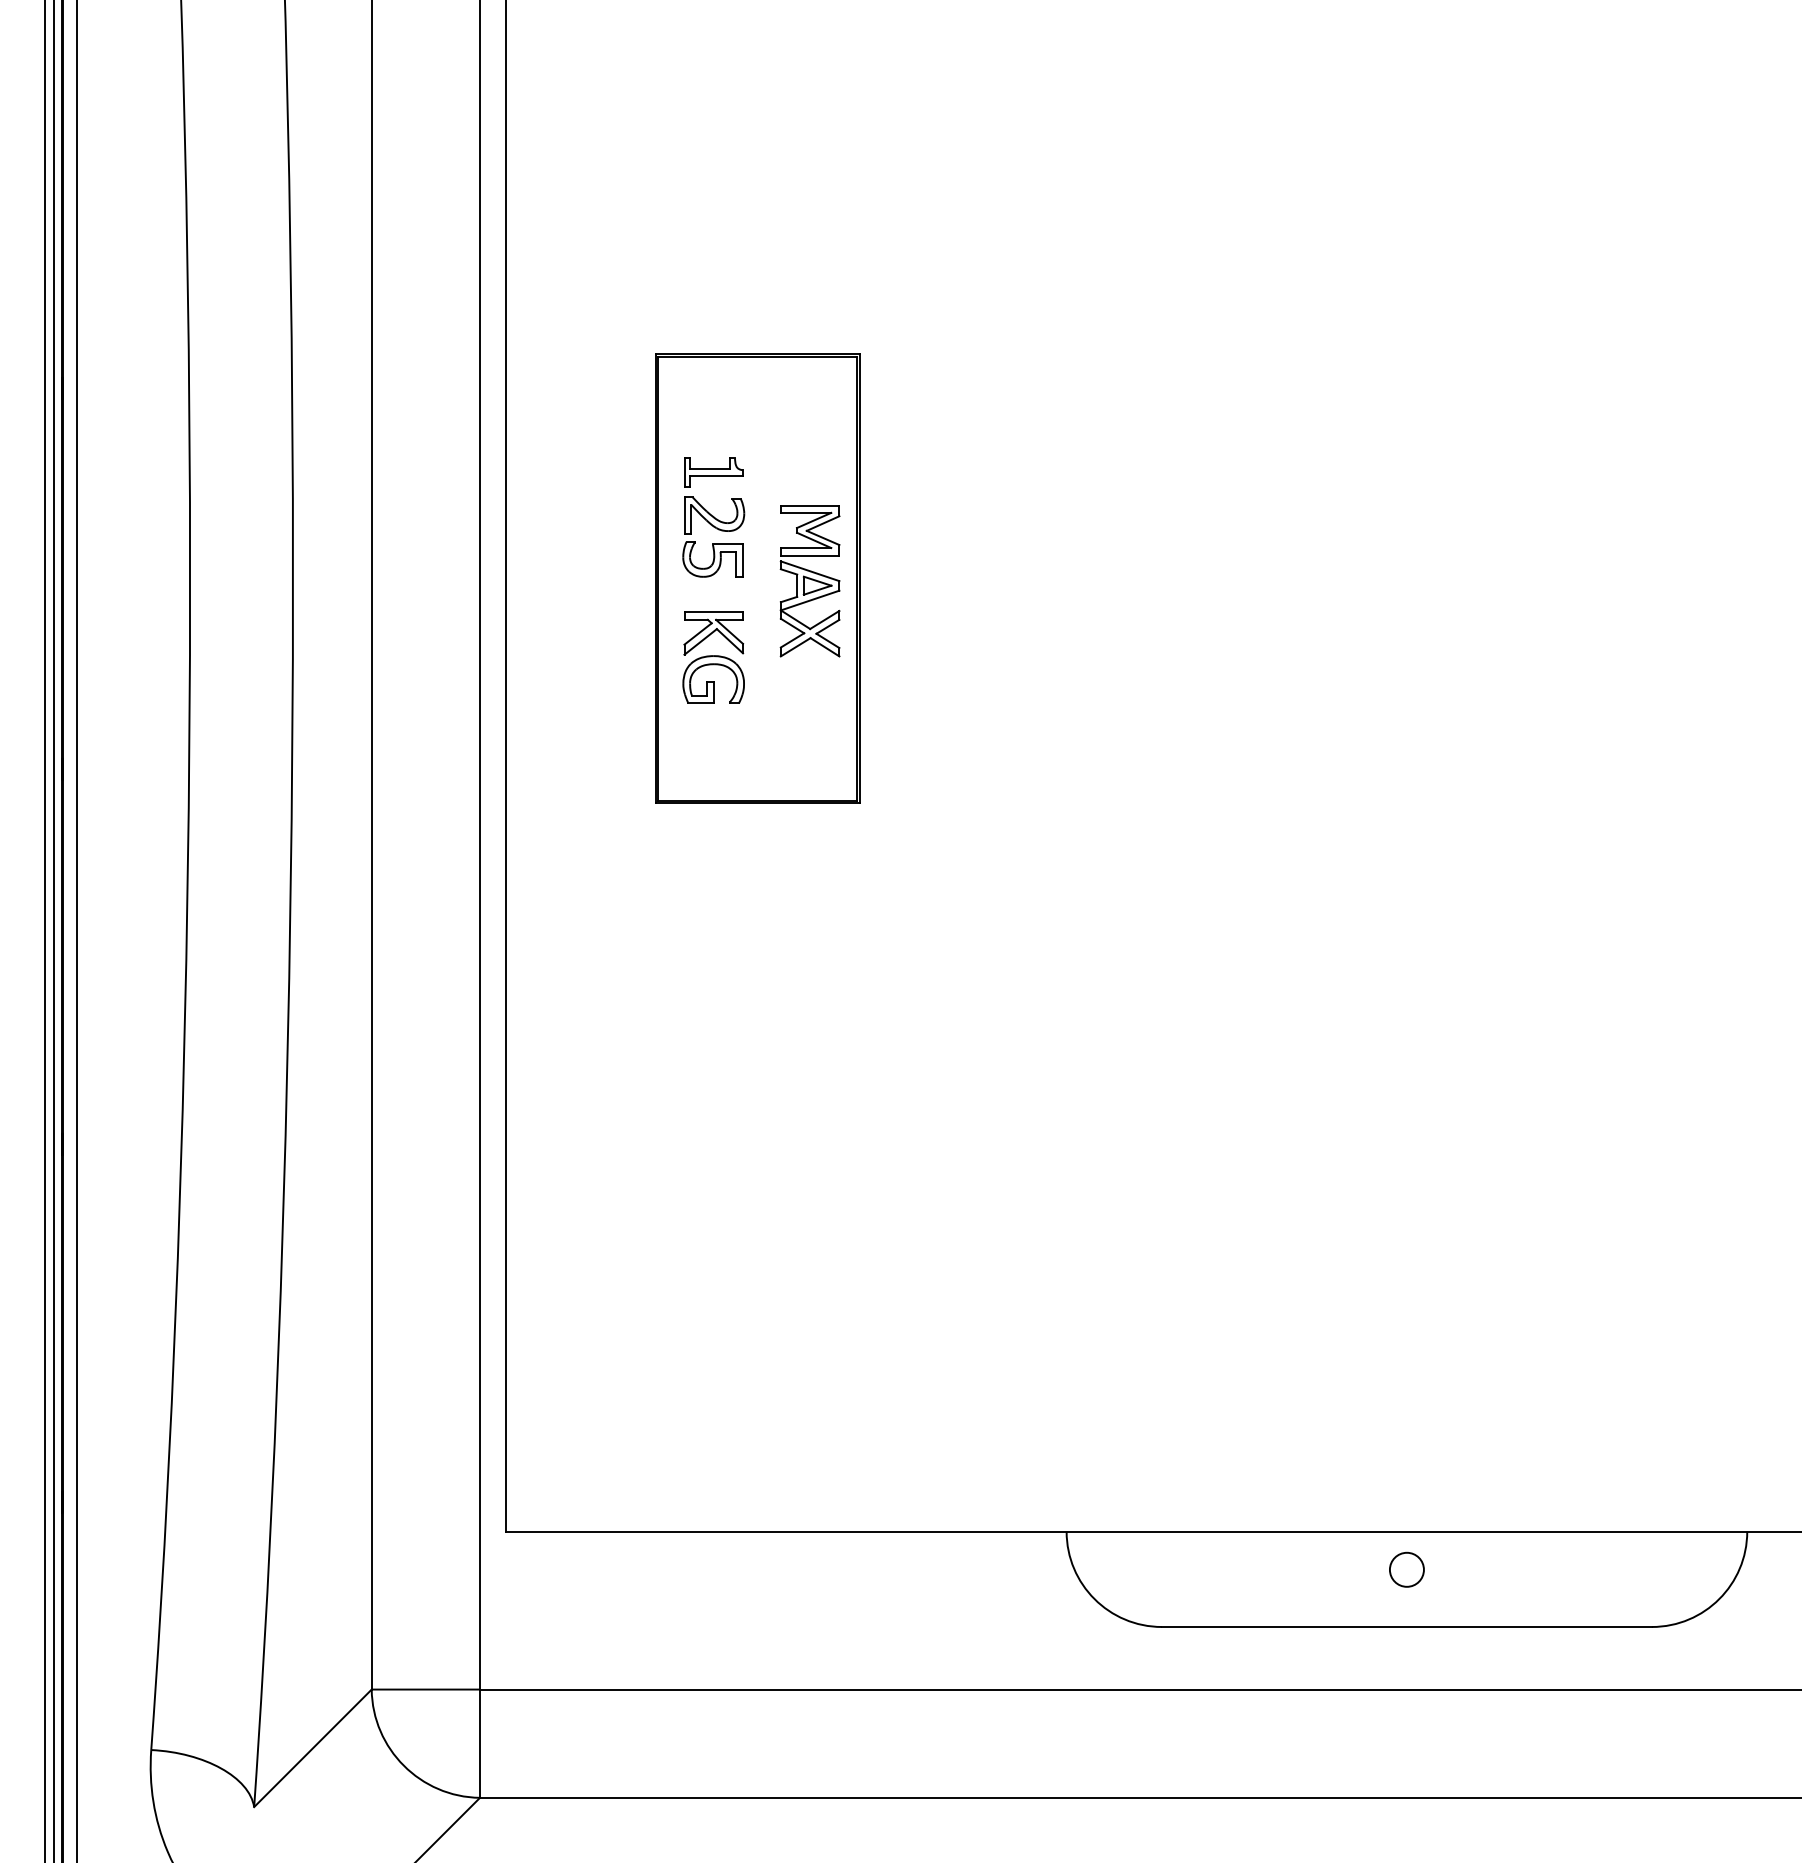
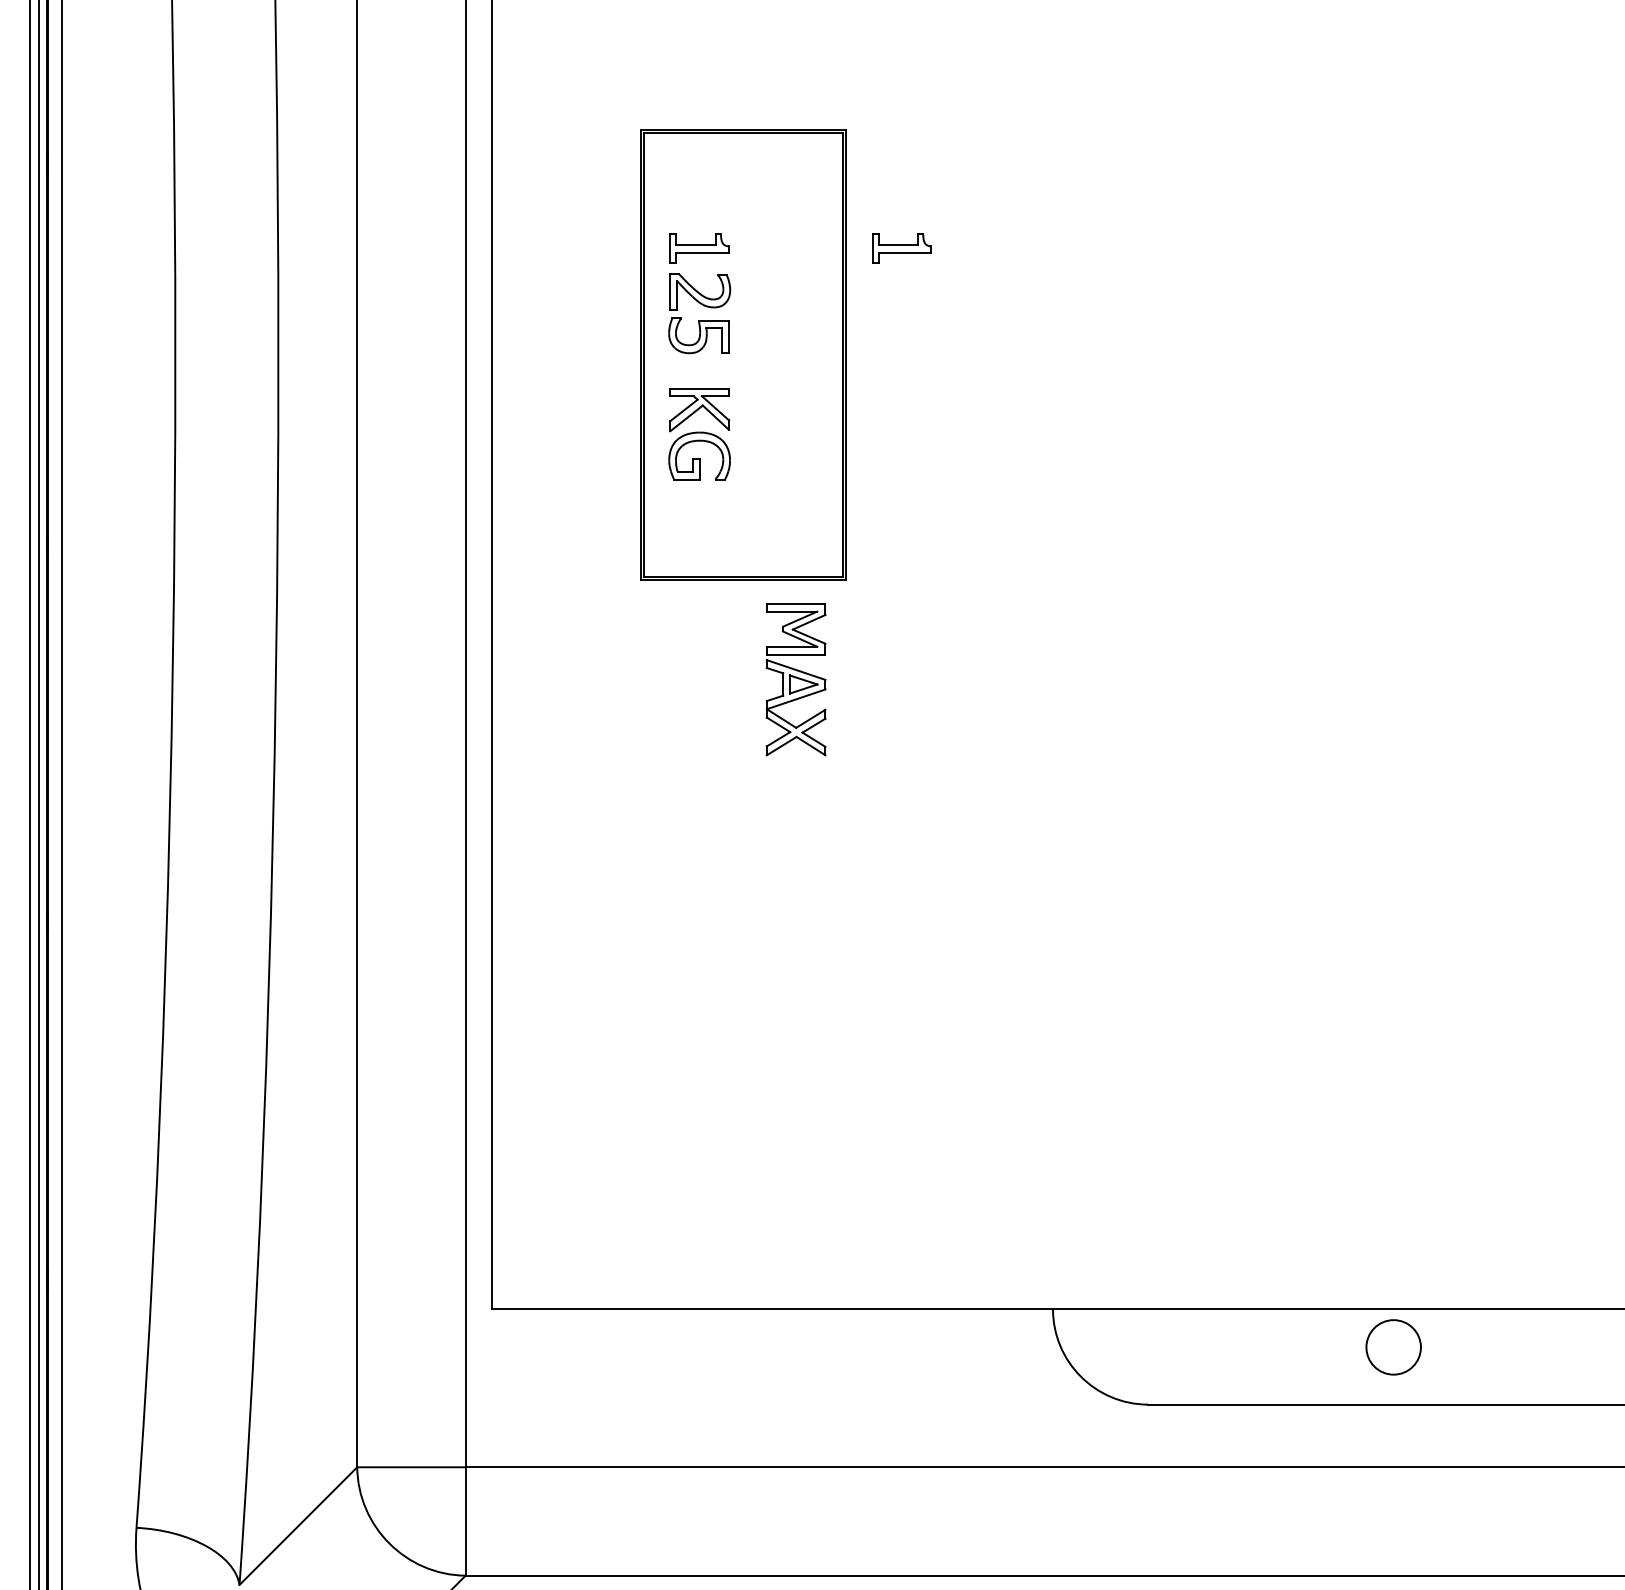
part: (915, 472) -> (901, 248), added
part: (809, 581) -> (795, 680), moved
circle: (1406, 1569) -> (1393, 1347), size x1.6

